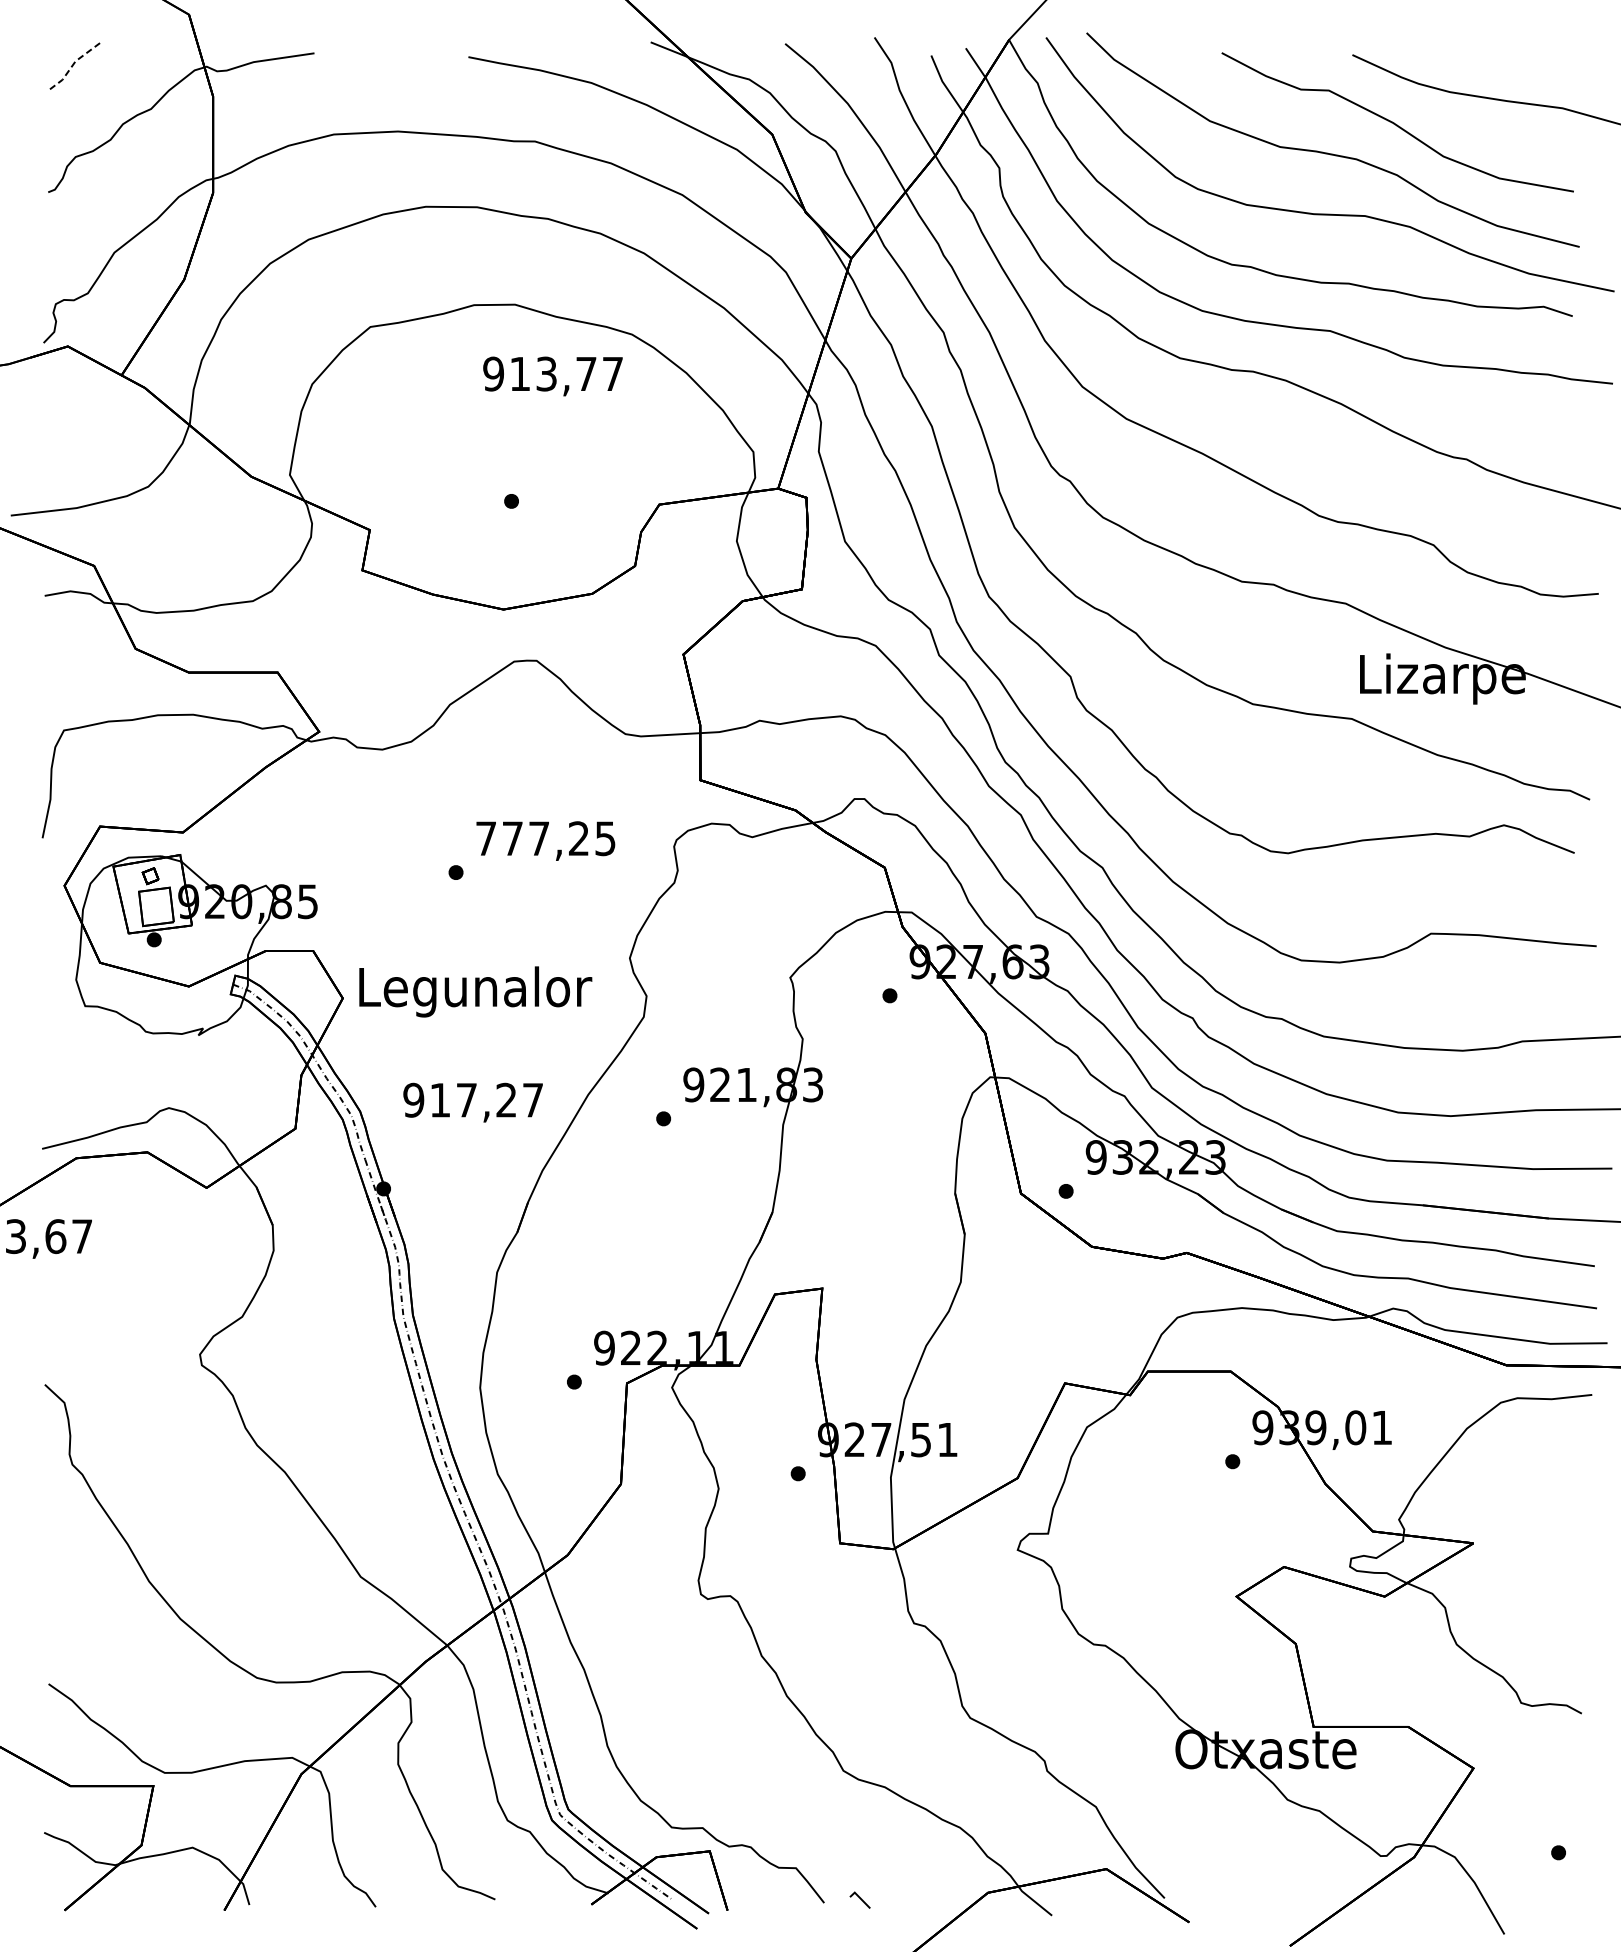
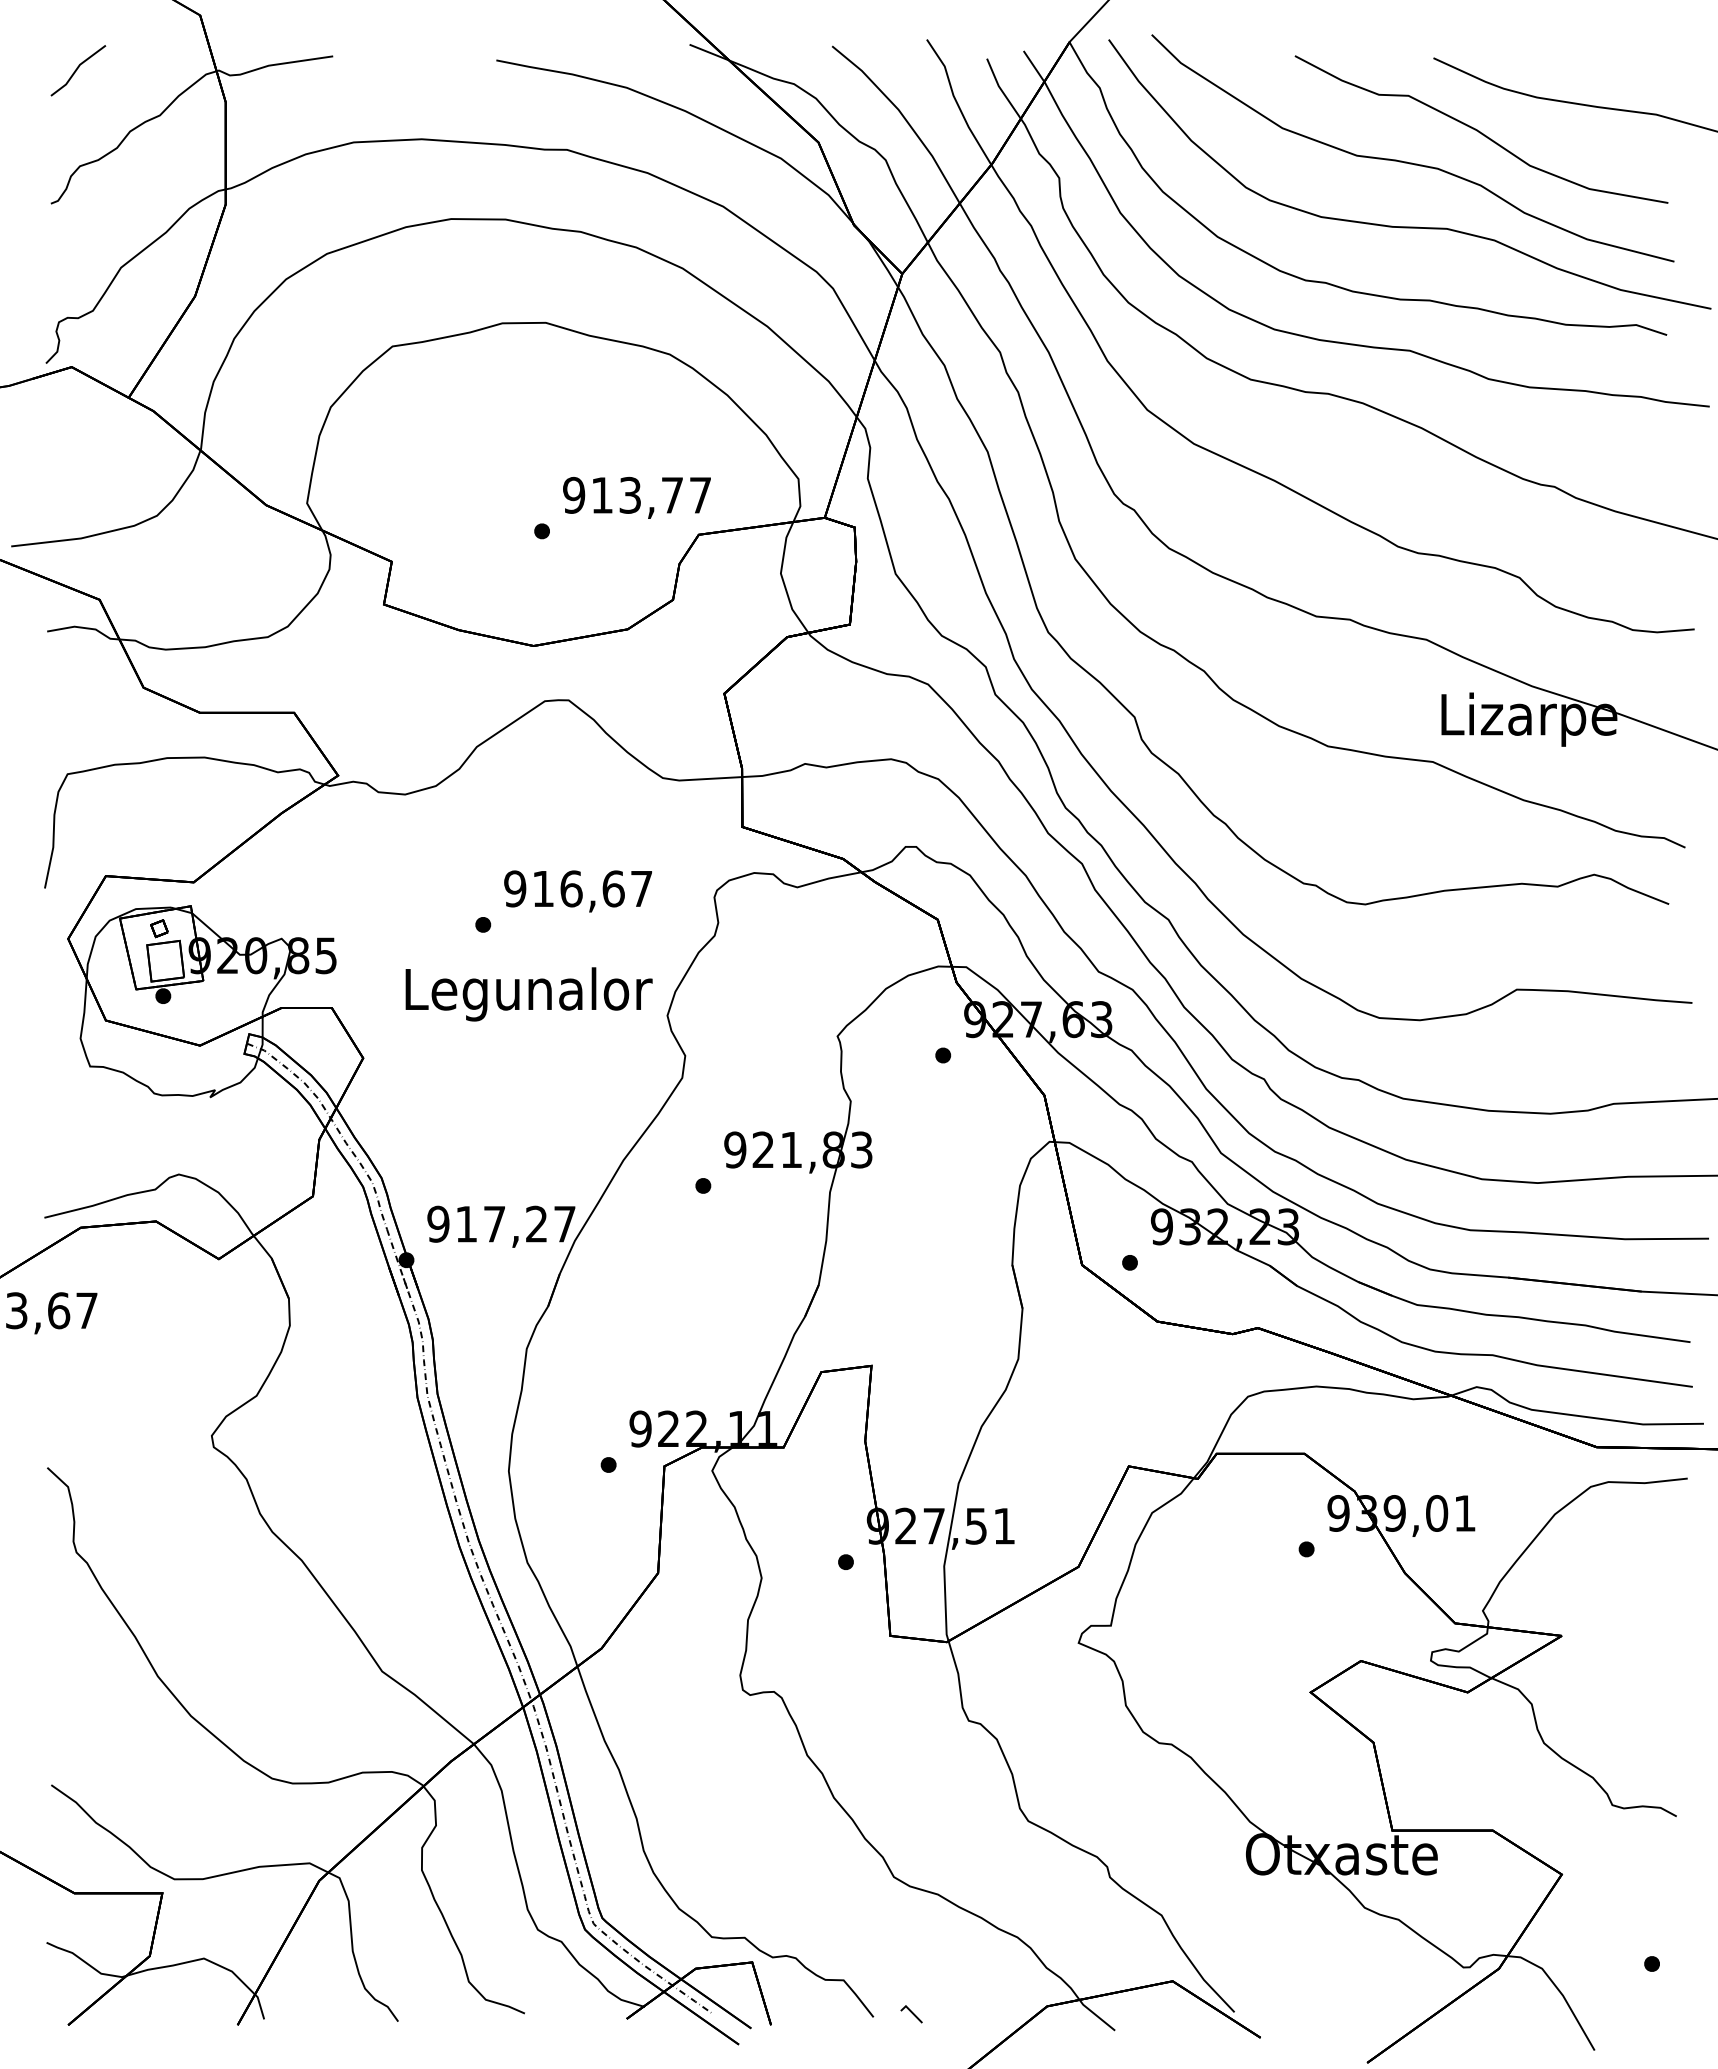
line: (72, 65) -> (76, 69), dashed -> solid
text: (552, 376) -> (636, 497), moved
text: (545, 838) -> (578, 888), 777,25 -> 916,67
text: (475, 992) -> (528, 994), moved
text: (473, 1102) -> (501, 1226), moved

